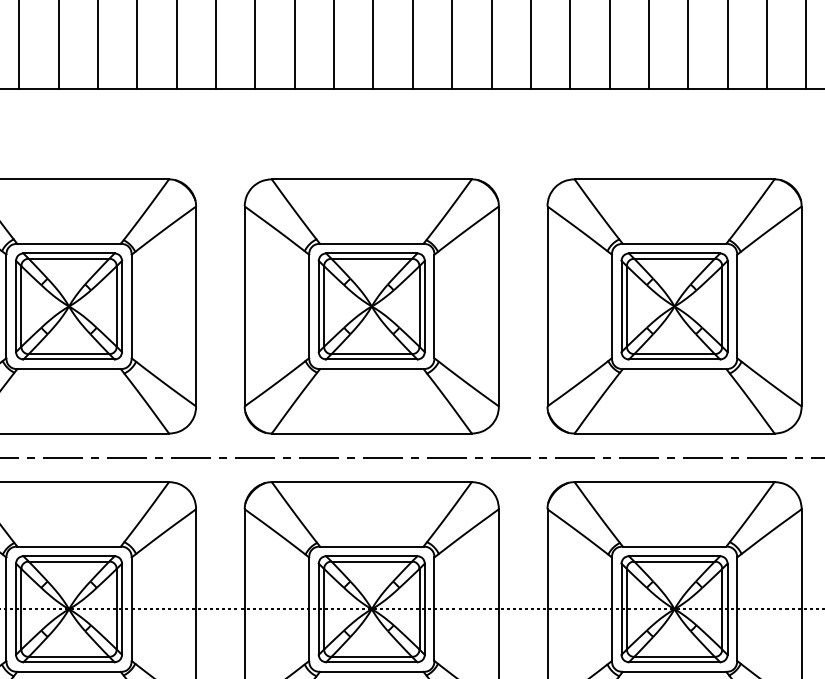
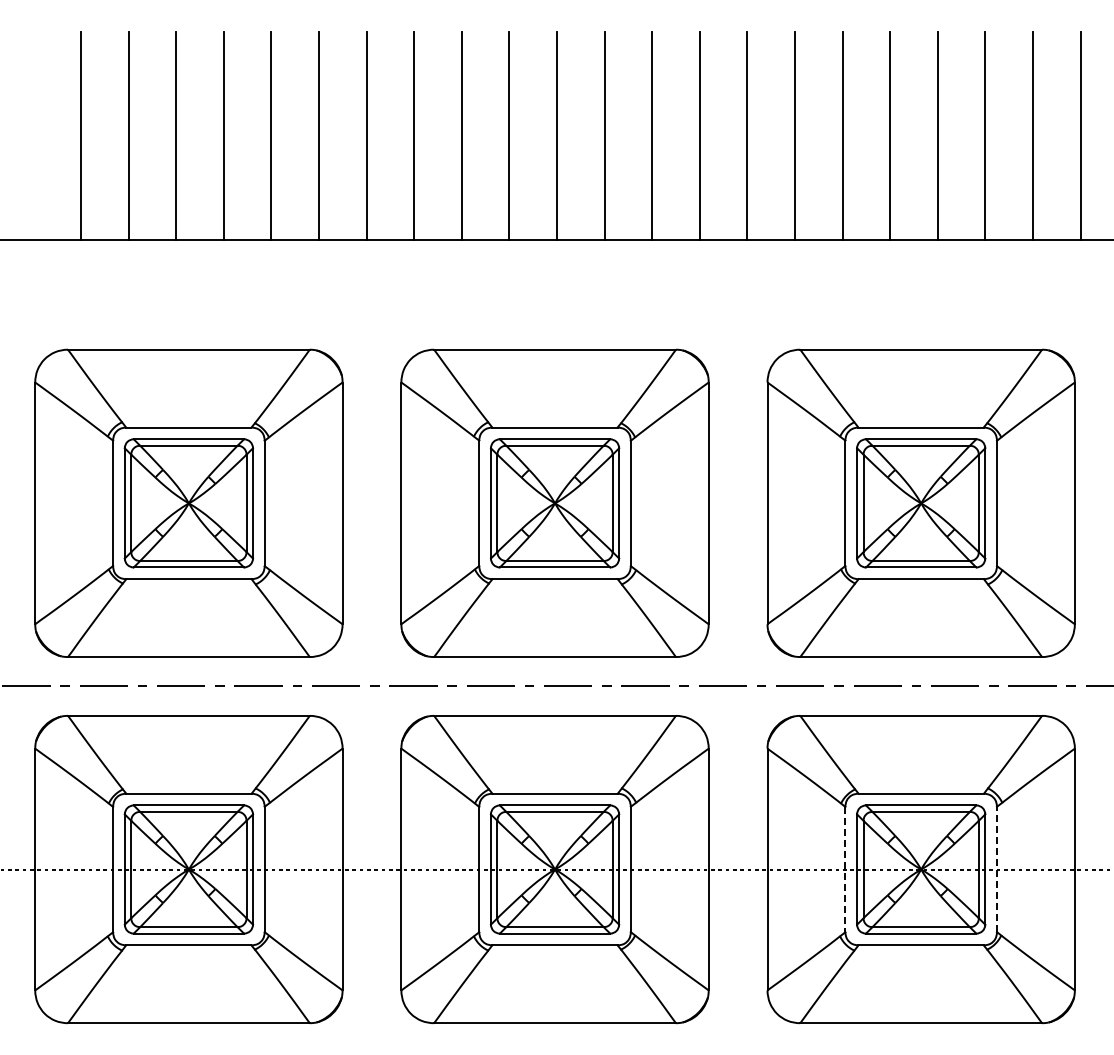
line: (611, 609) -> (845, 869), solid -> dashed
line: (736, 609) -> (996, 869), solid -> dashed

